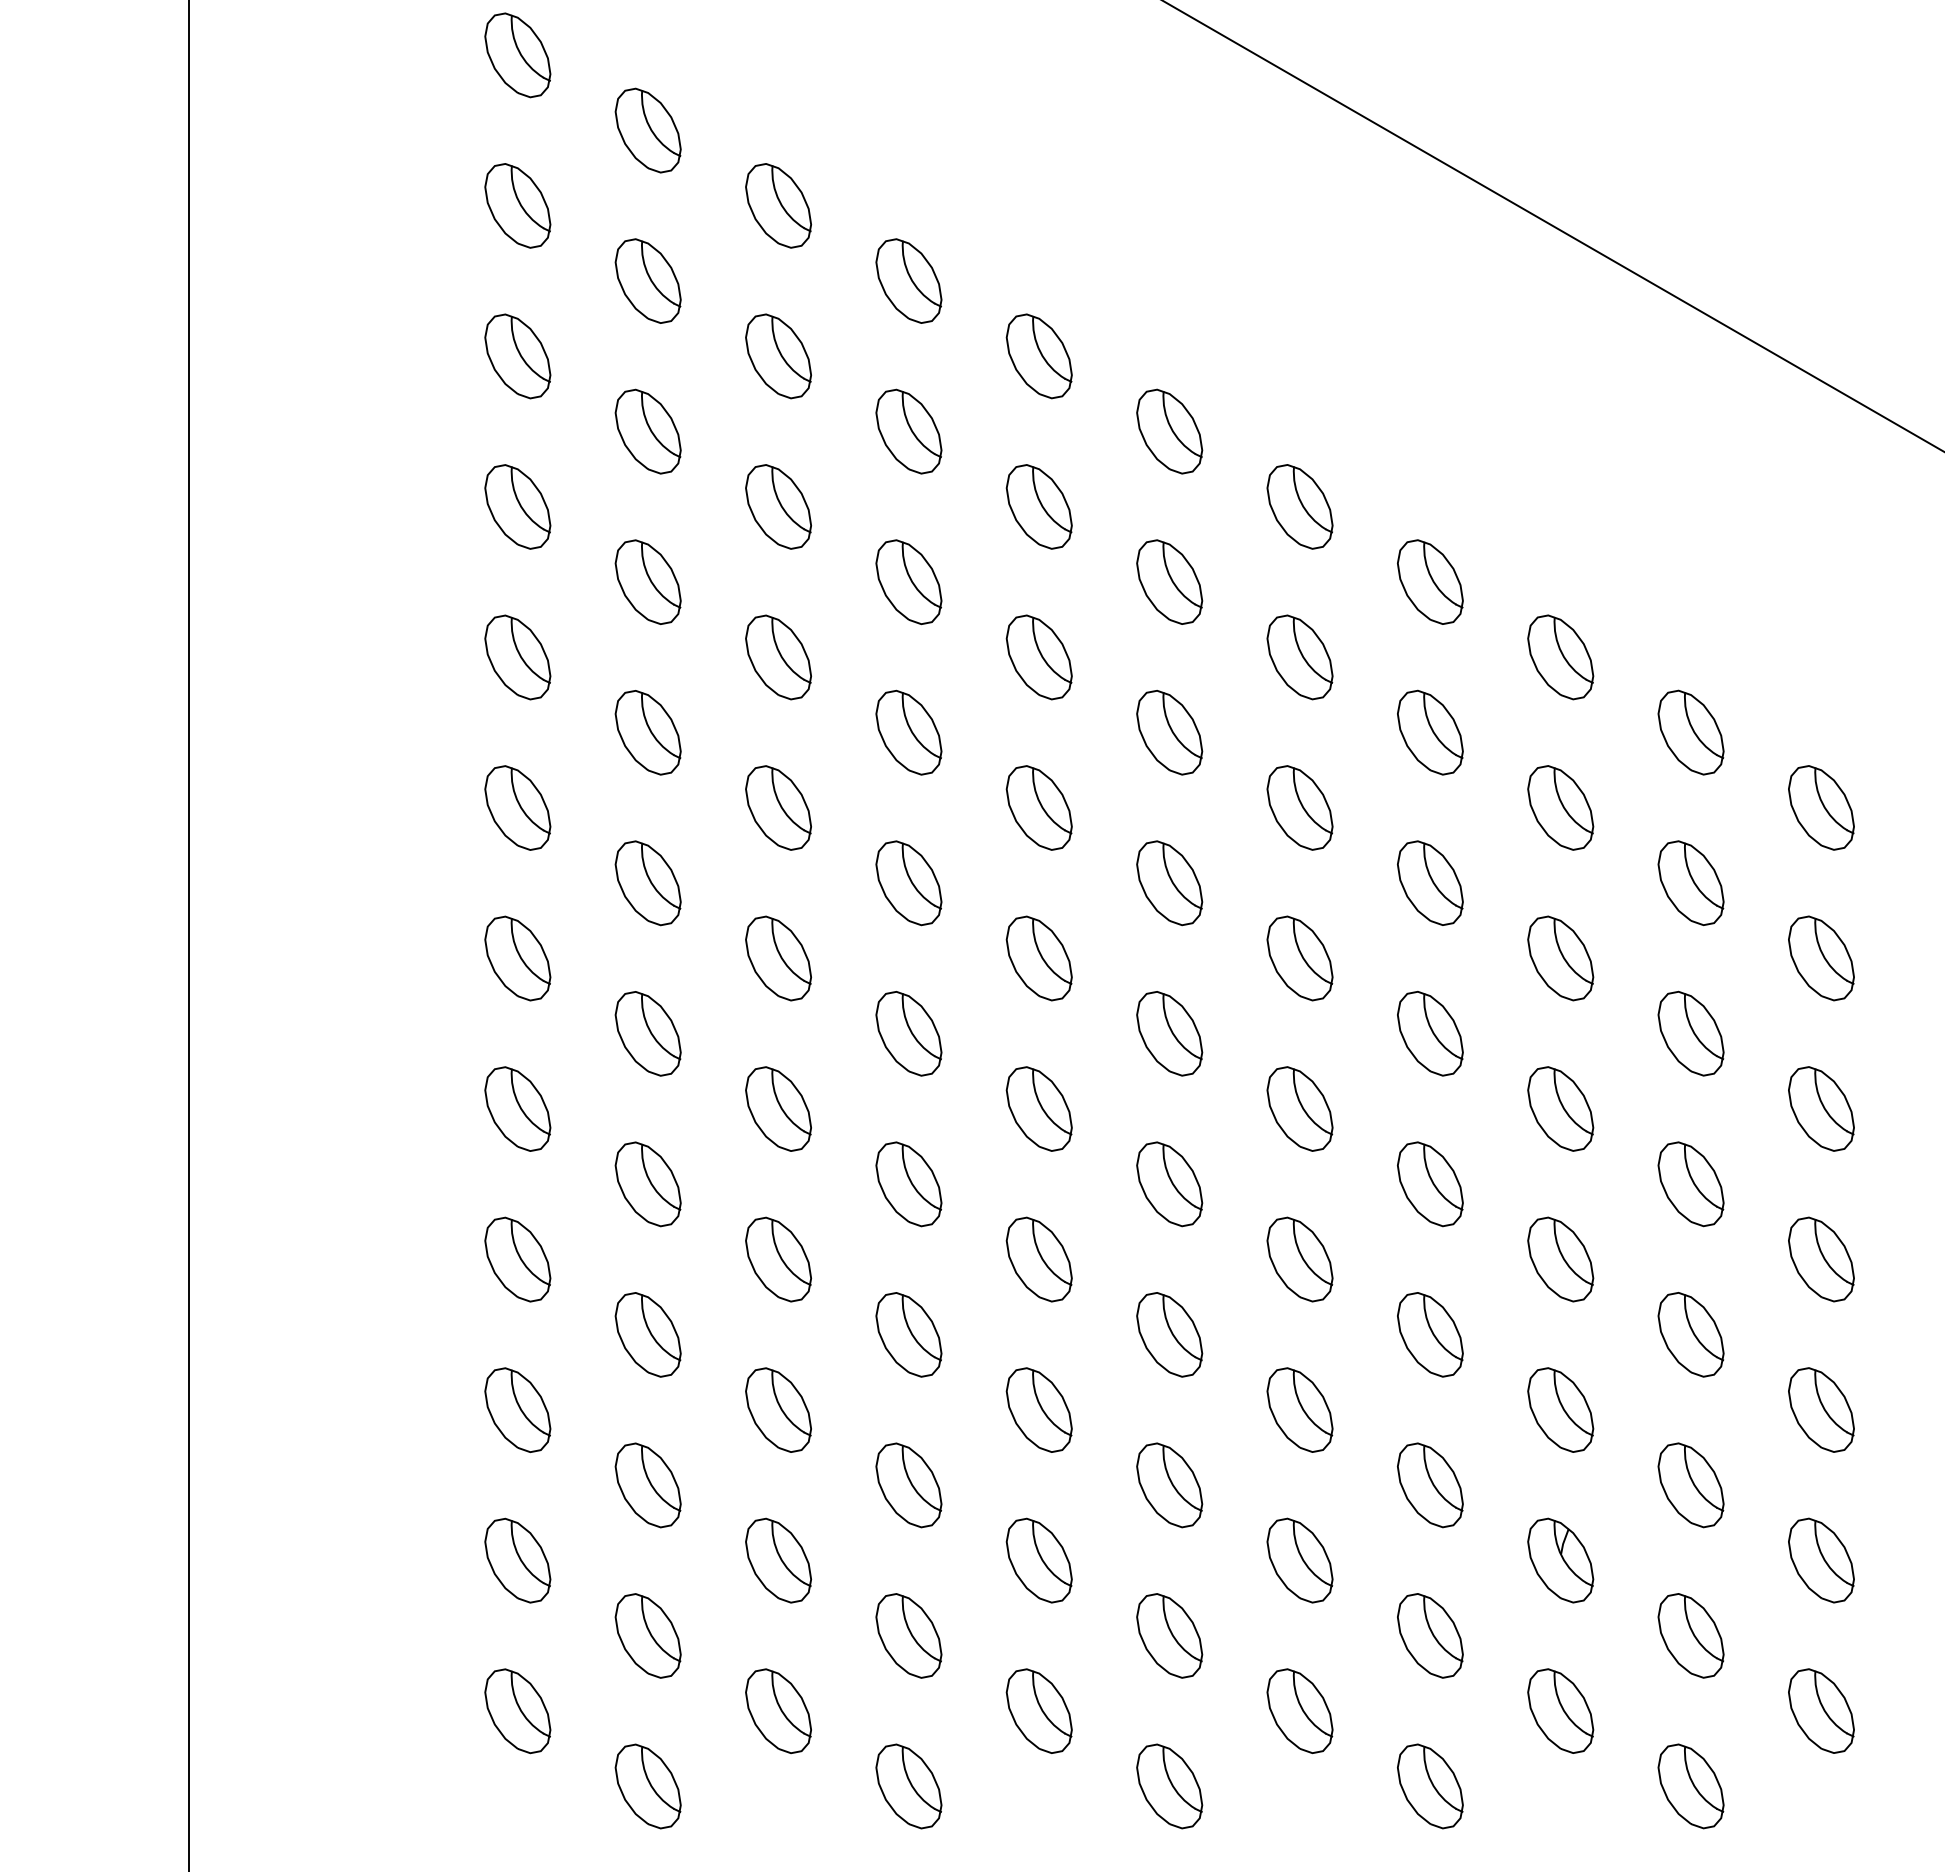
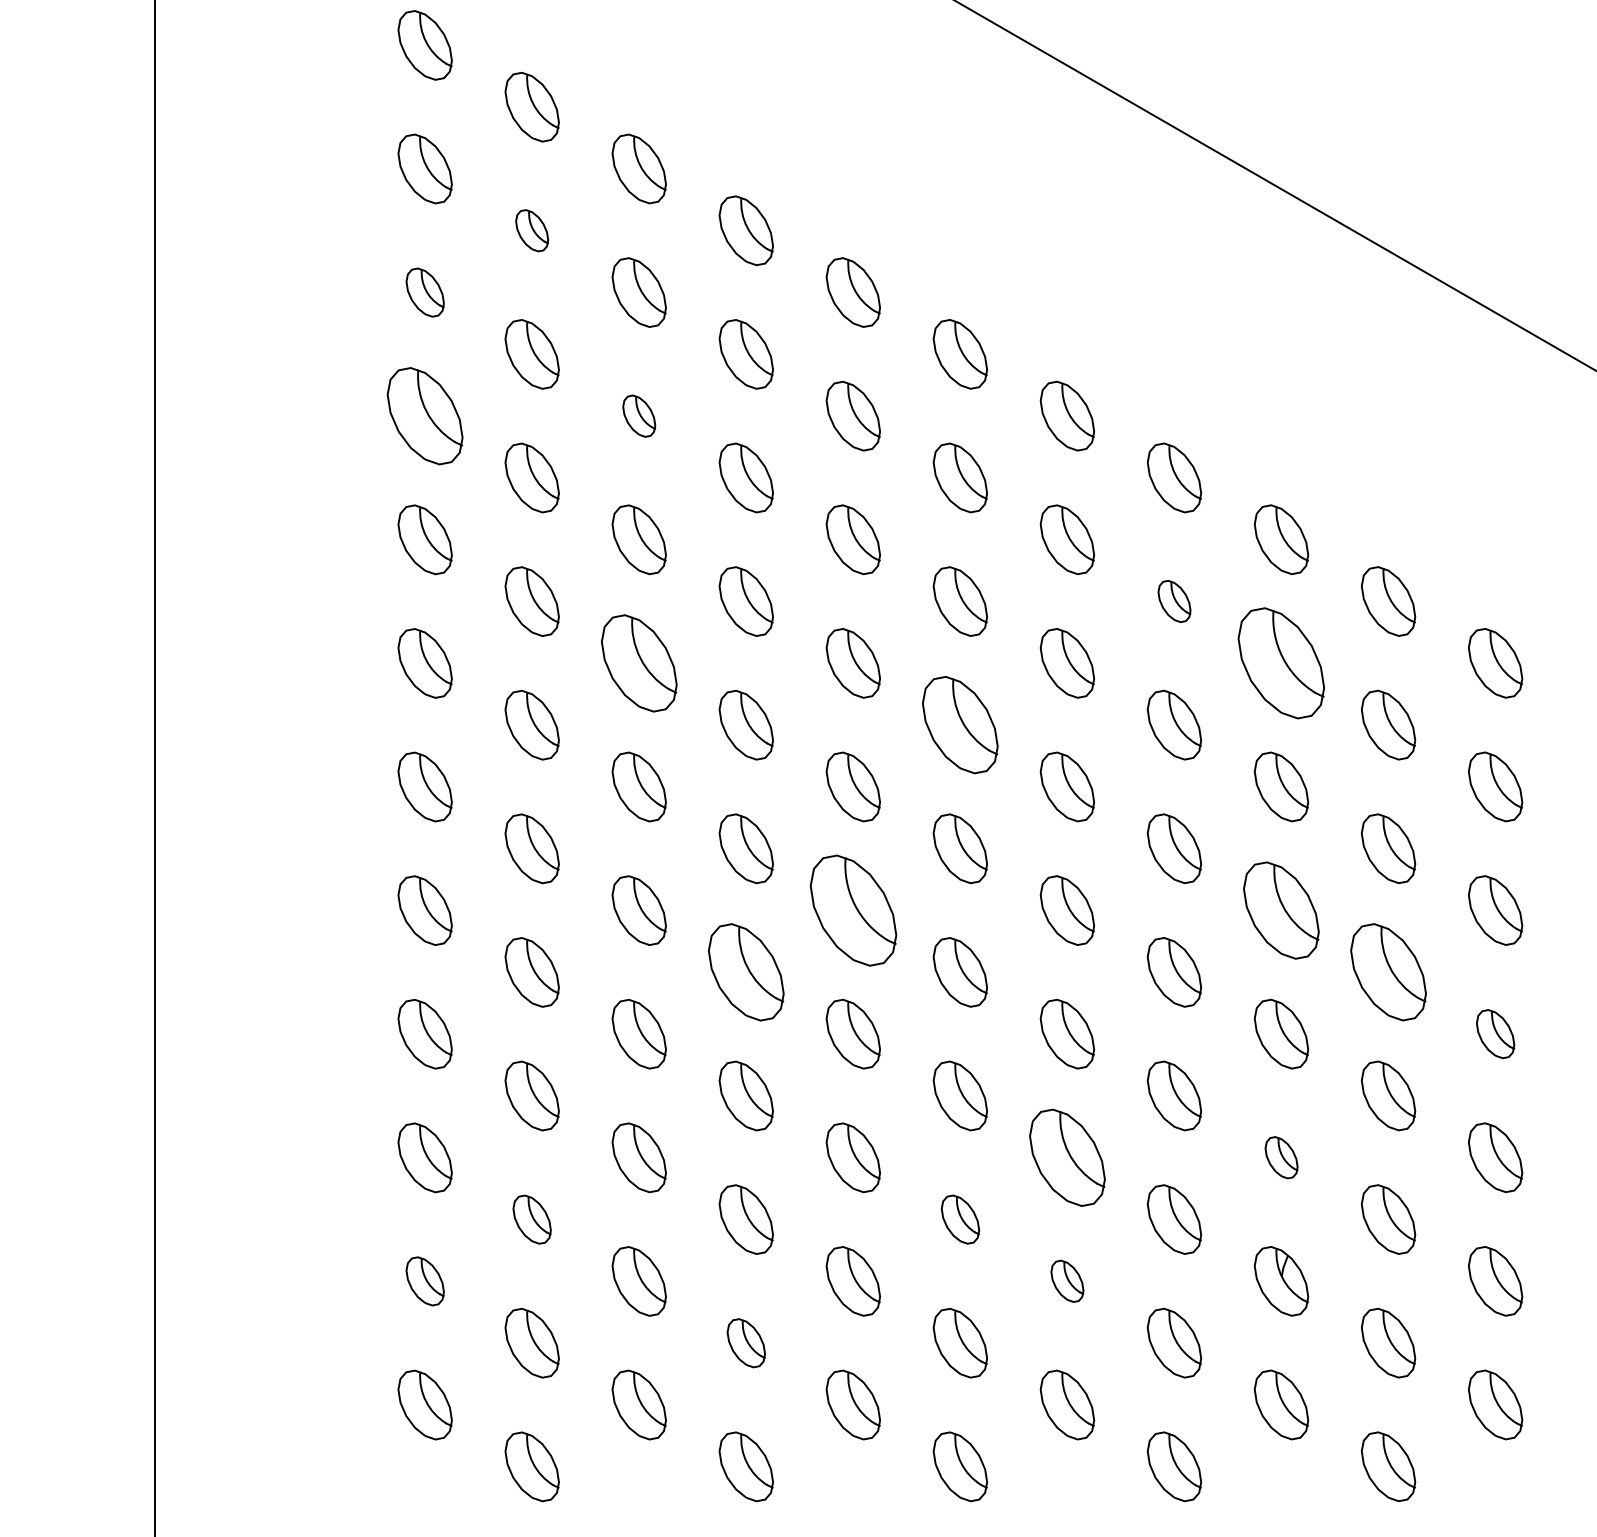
part: (647, 280) -> (531, 230), size x0.6
part: (517, 356) -> (424, 292), size x0.7
part: (517, 506) -> (424, 415), size x1.4
part: (778, 506) -> (639, 415), size x0.6
part: (1430, 732) -> (1174, 601), size x0.6
part: (778, 807) -> (639, 662), size x1.4
part: (1560, 807) -> (1281, 662), size x1.6
part: (1169, 883) -> (960, 725), size x1.4
part: (1038, 1108) -> (852, 910), size x1.6
part: (1560, 1108) -> (1281, 910), size x1.4
part: (908, 1184) -> (745, 972), size x1.4
part: (1690, 1184) -> (1388, 972), size x1.4
part: (1821, 1259) -> (1495, 1034), size x0.7
part: (1299, 1409) -> (1066, 1157), size x1.4
part: (1560, 1409) -> (1281, 1157), size x0.6
part: (647, 1485) -> (531, 1219), size x0.7
part: (1169, 1485) -> (960, 1219), size x0.7
part: (517, 1560) -> (424, 1281), size x0.7
part: (1299, 1560) -> (1066, 1281), size x0.6
part: (908, 1635) -> (745, 1342), size x0.7

